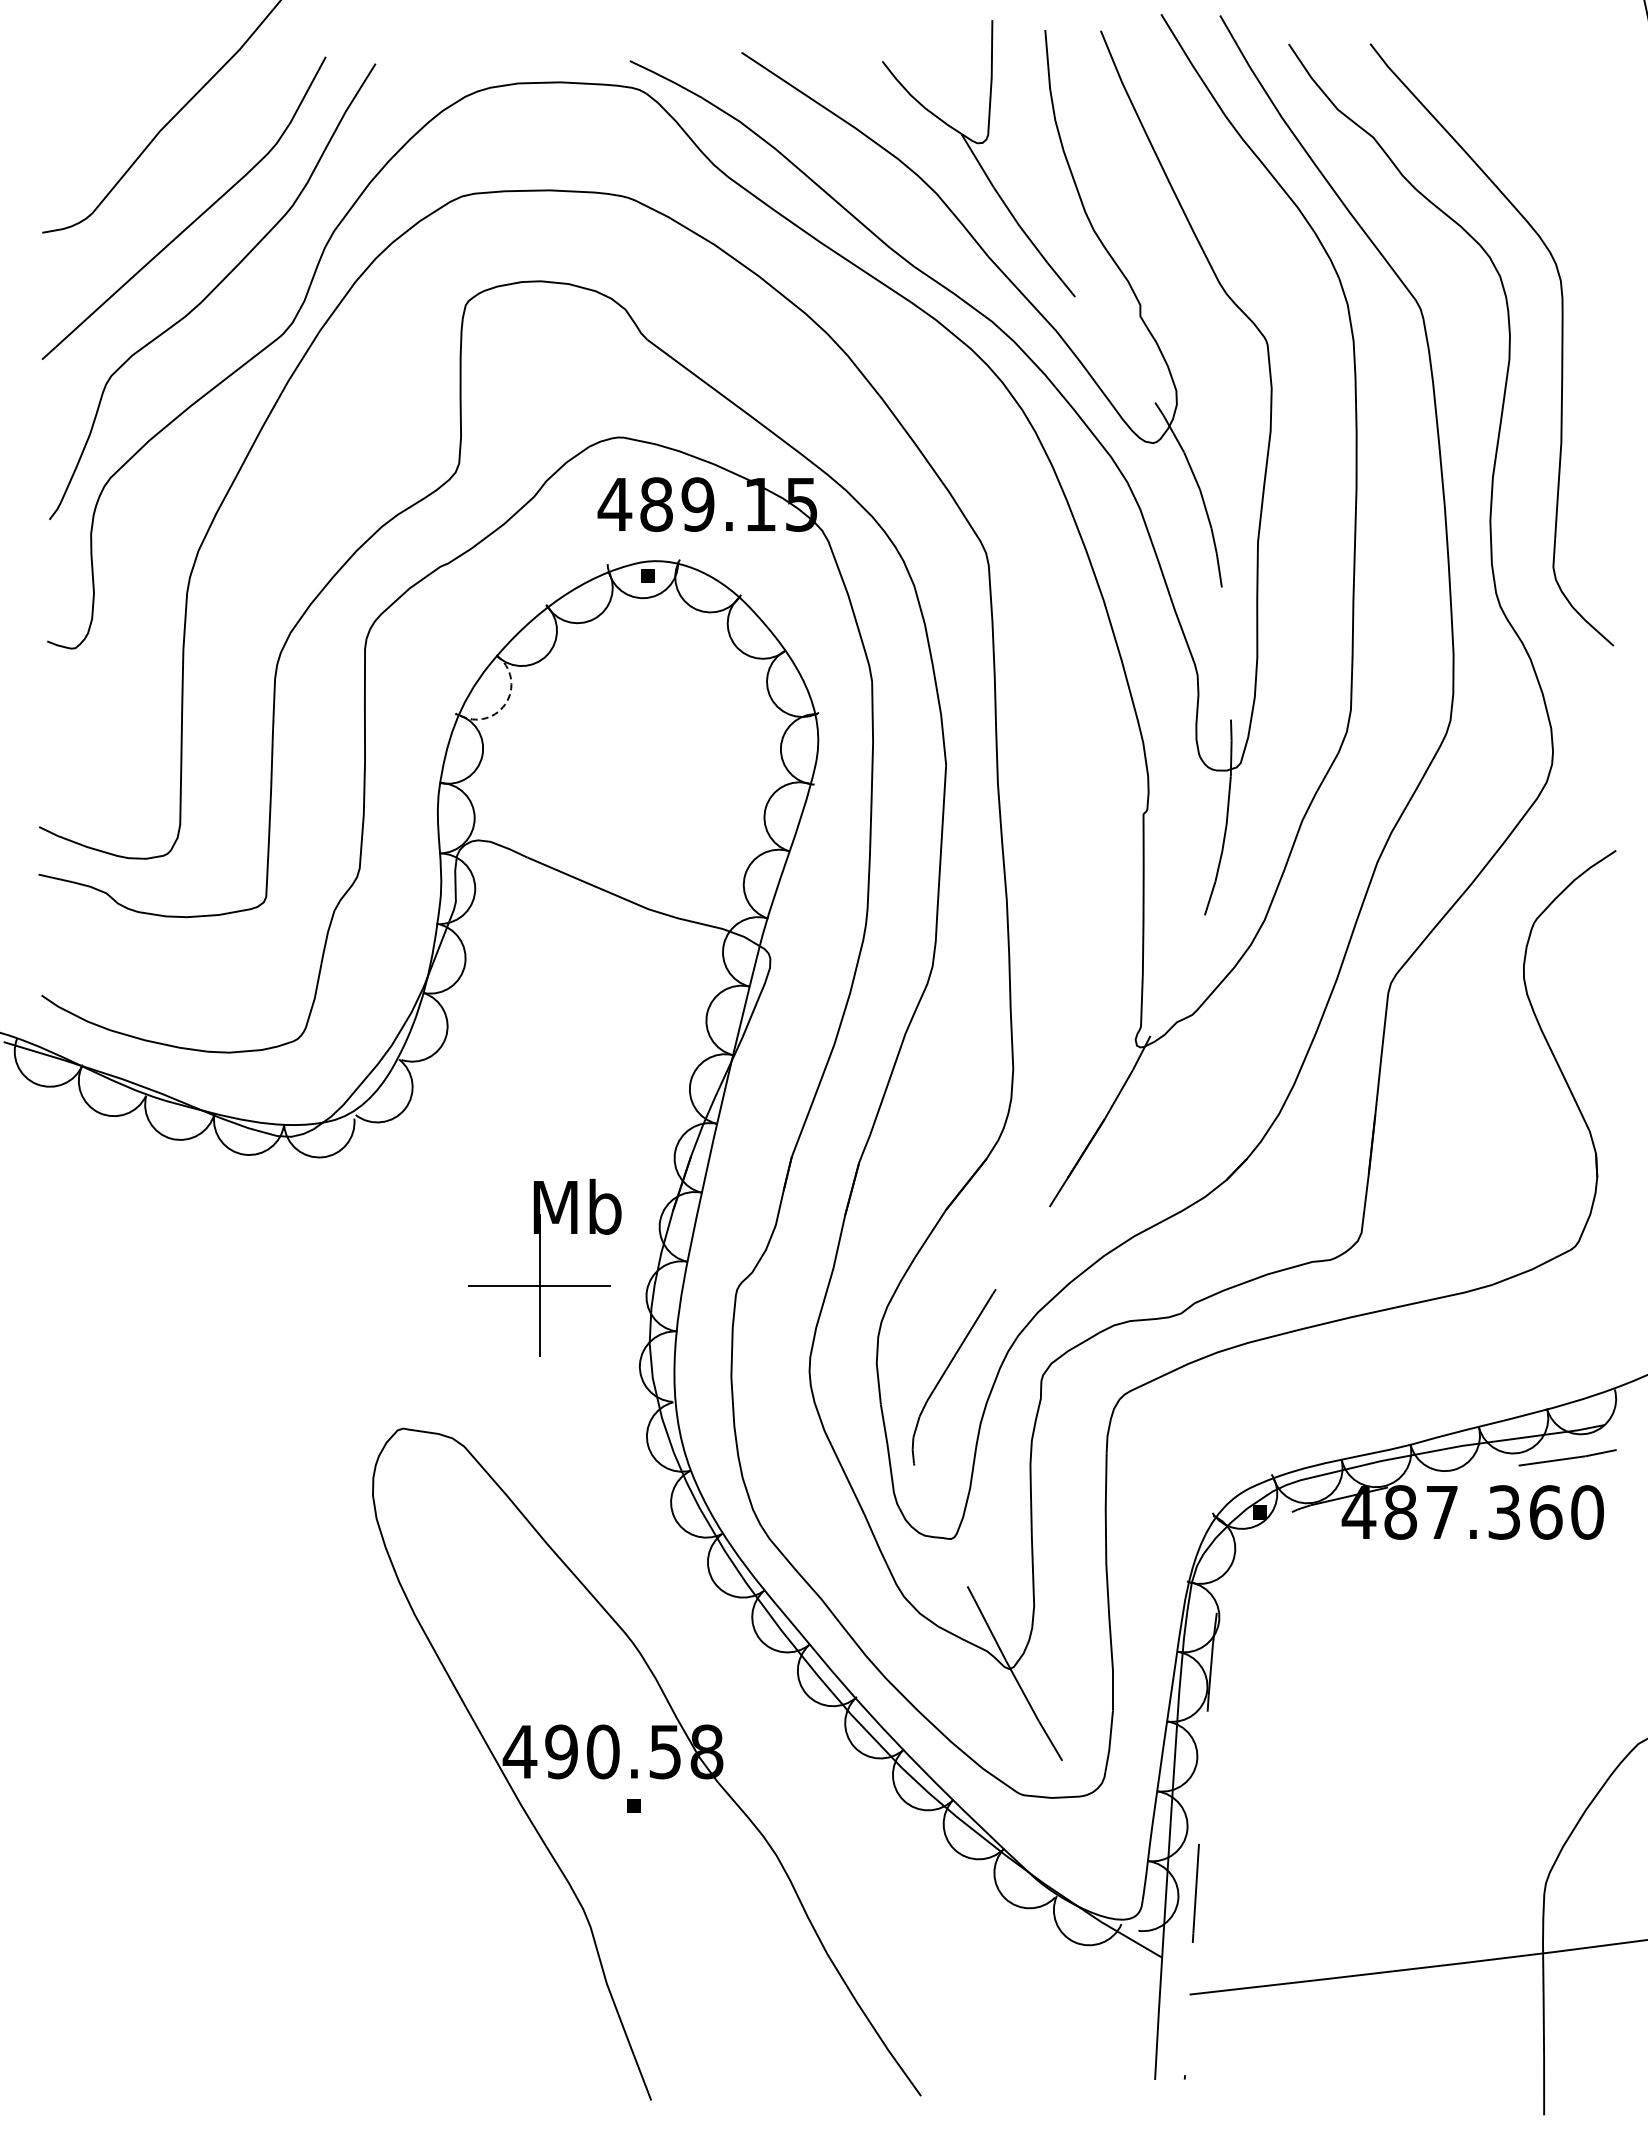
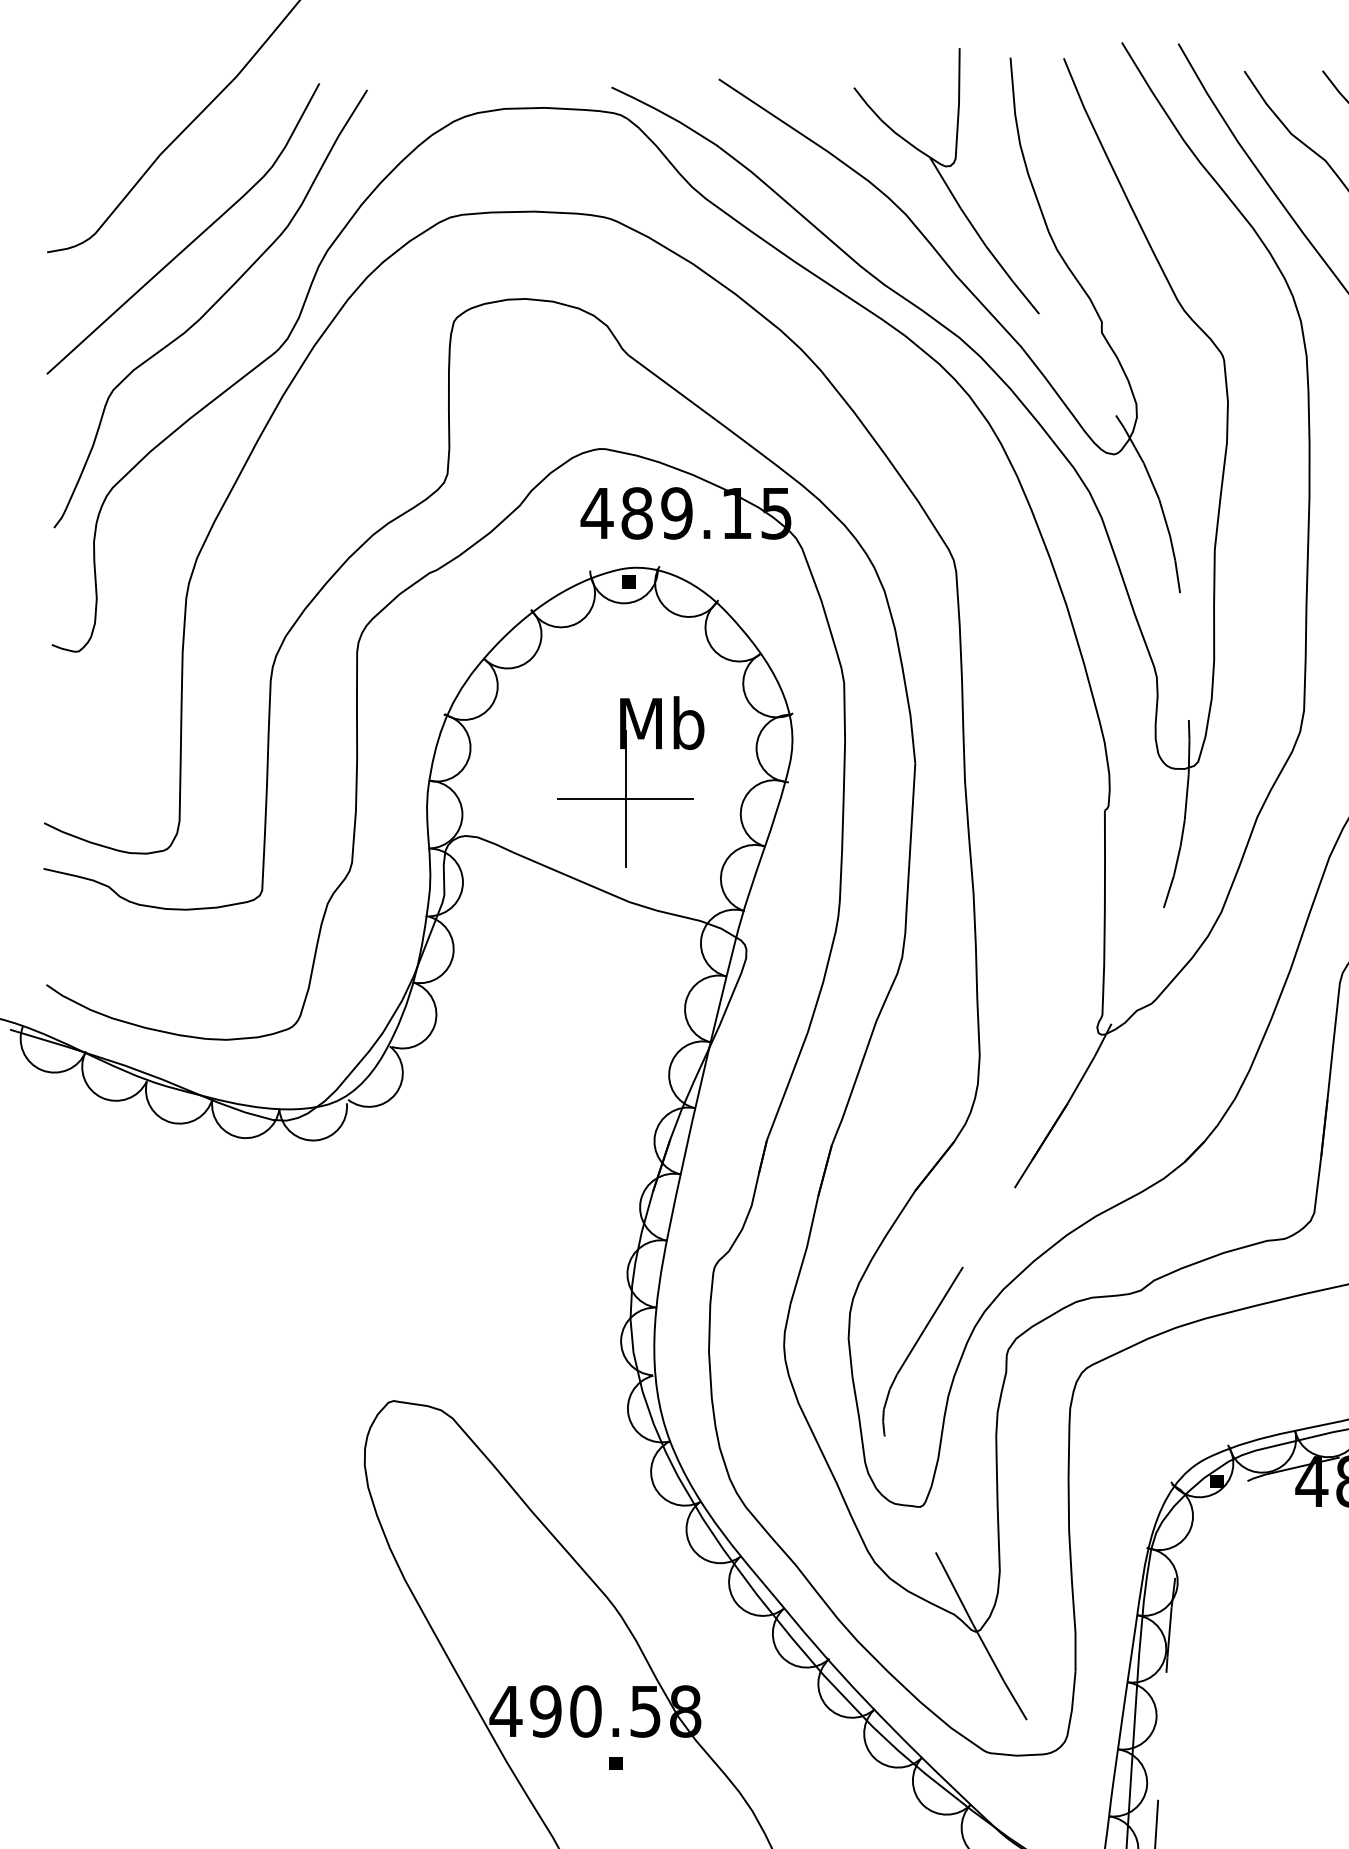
arc: (505, 704) -> (492, 705), dashed -> solid
part: (544, 1267) -> (630, 781), moved

